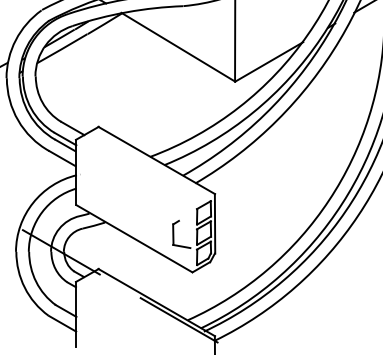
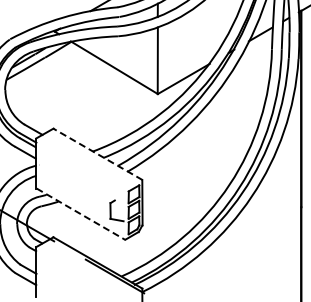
line: (156, 160) -> (97, 154), solid -> dashed
line: (135, 239) -> (81, 214), solid -> dashed

